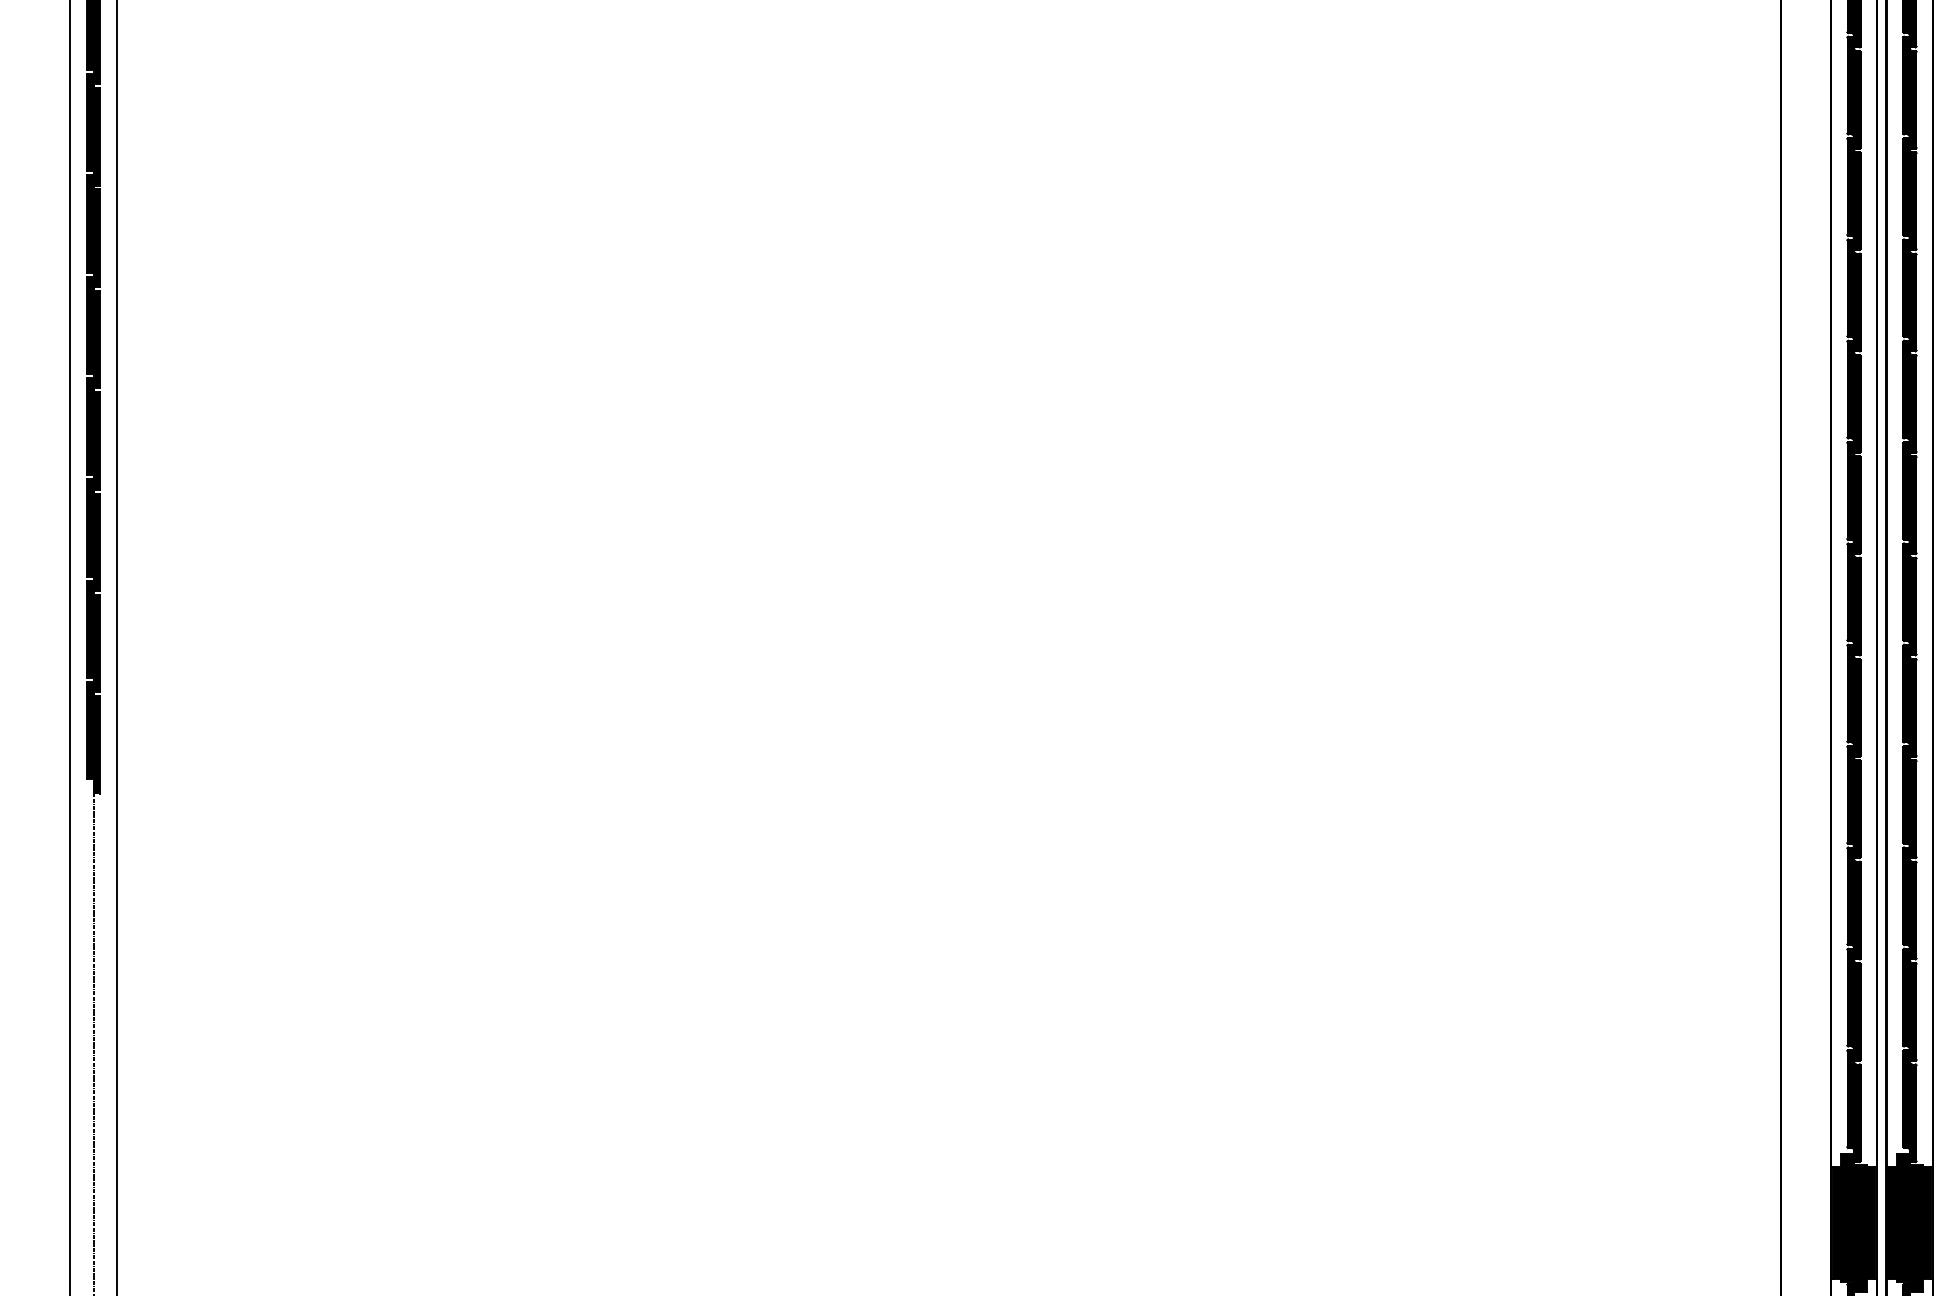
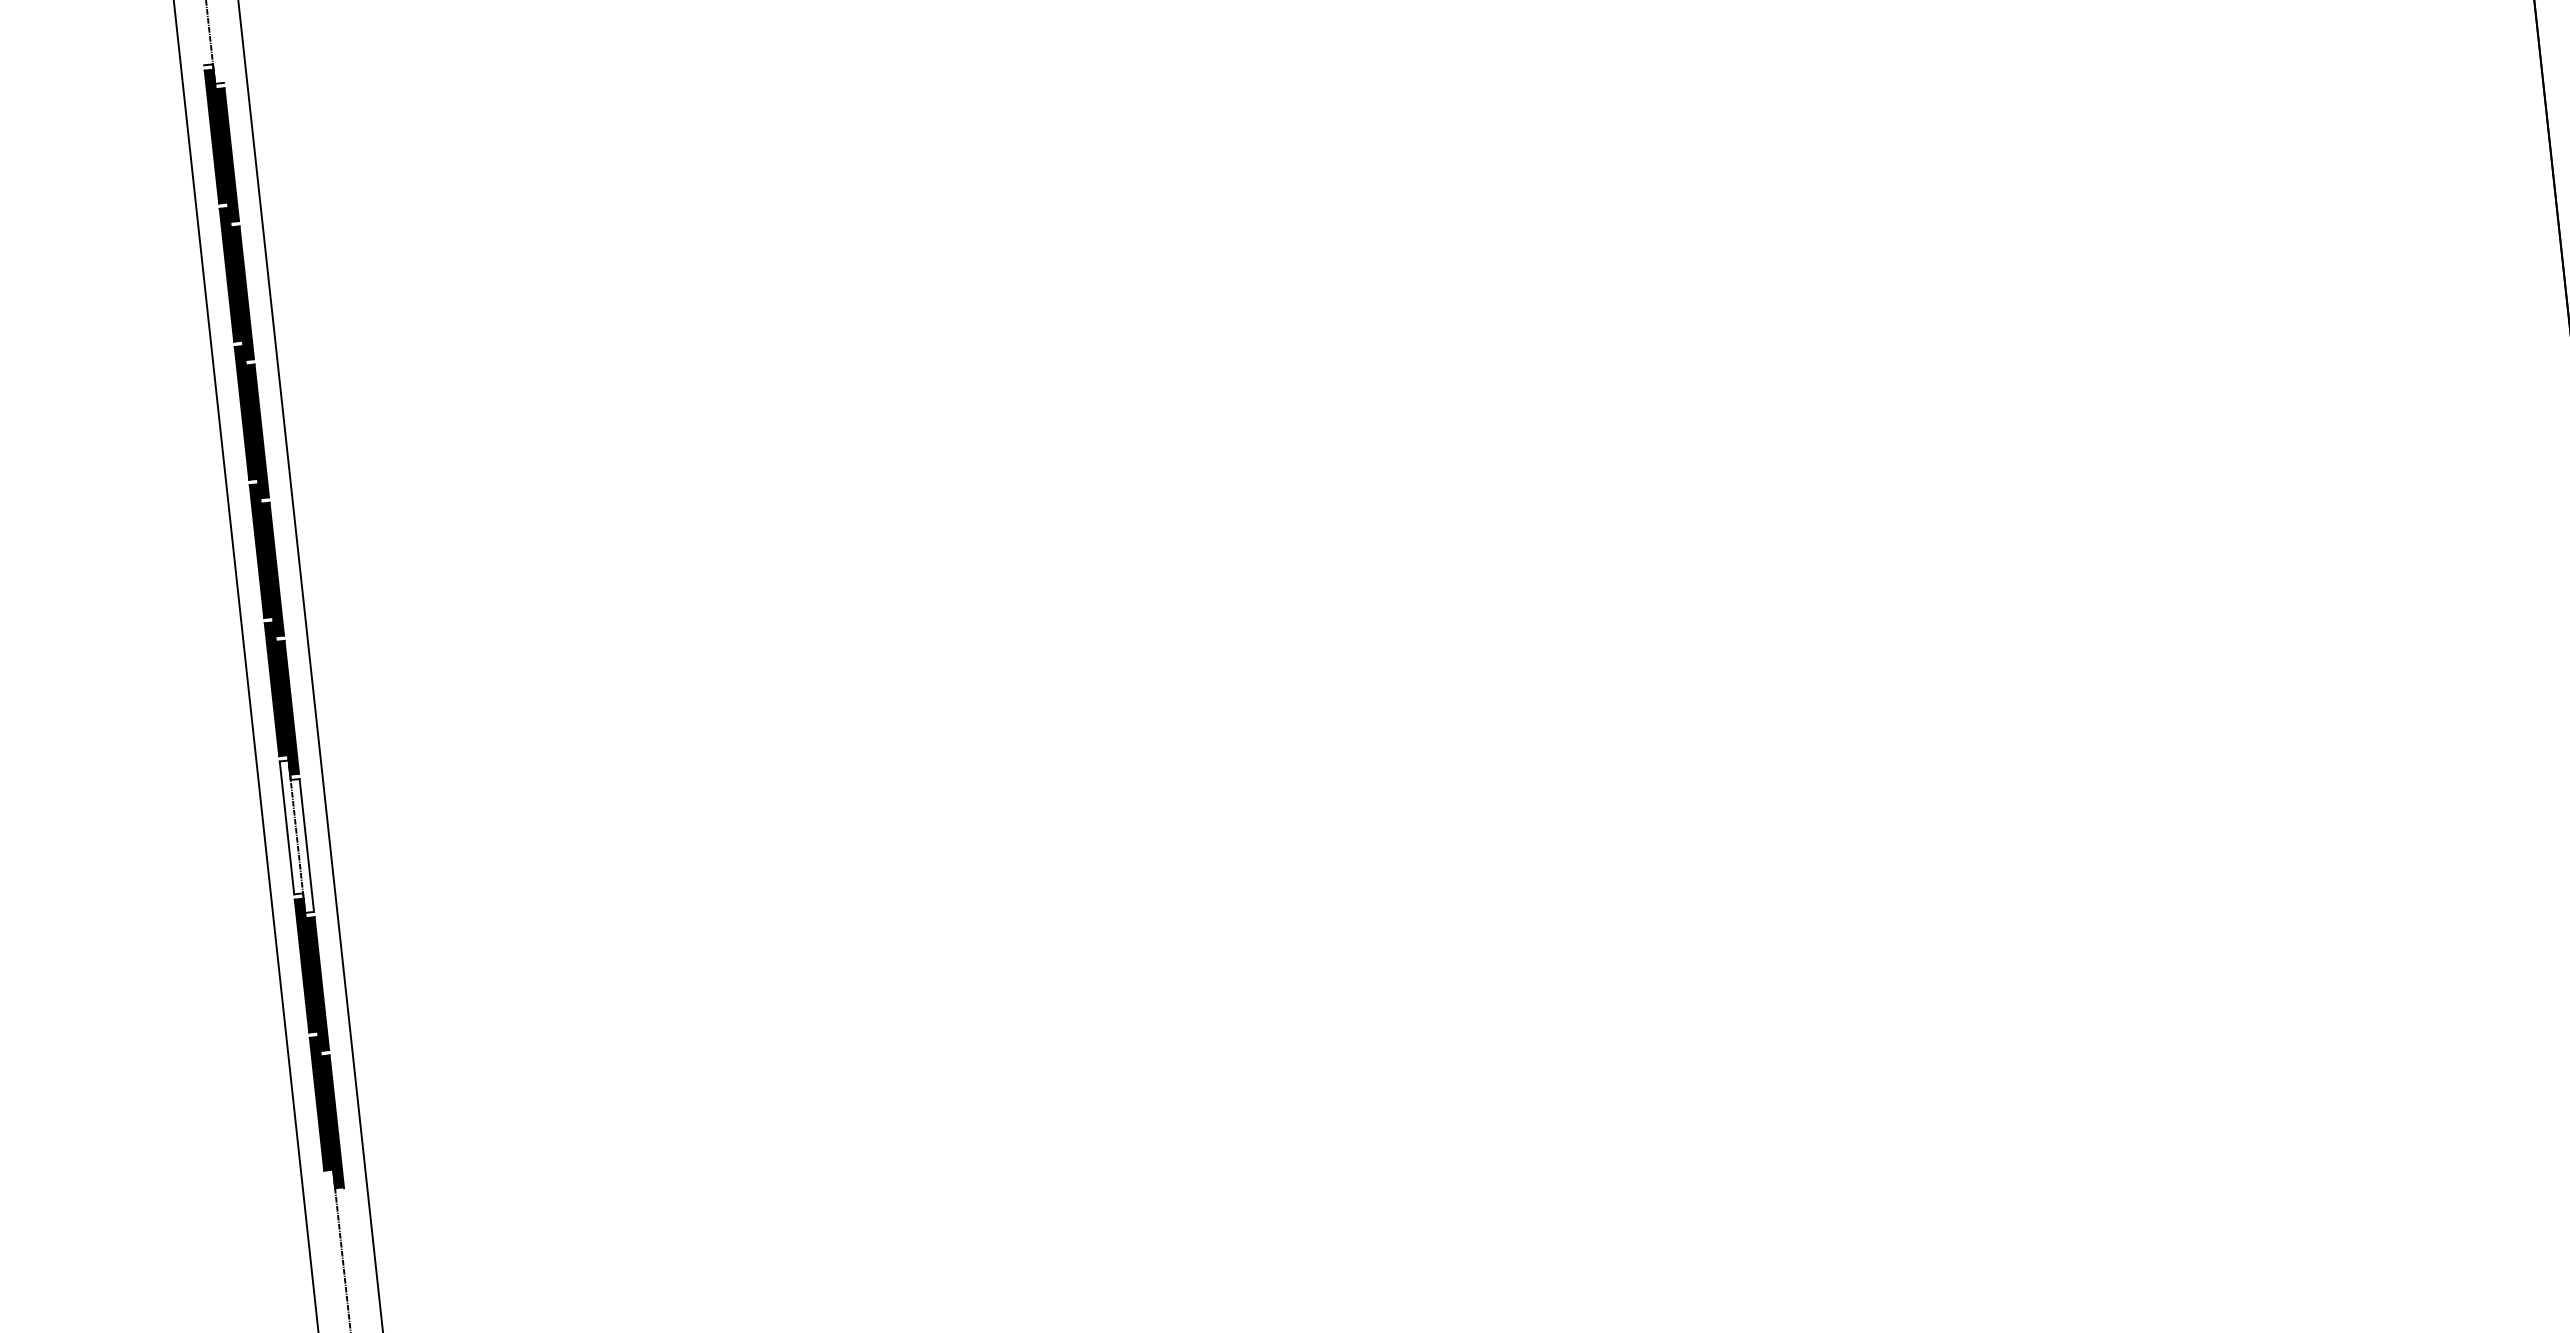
fill: (93, 534) -> (296, 835), removed

